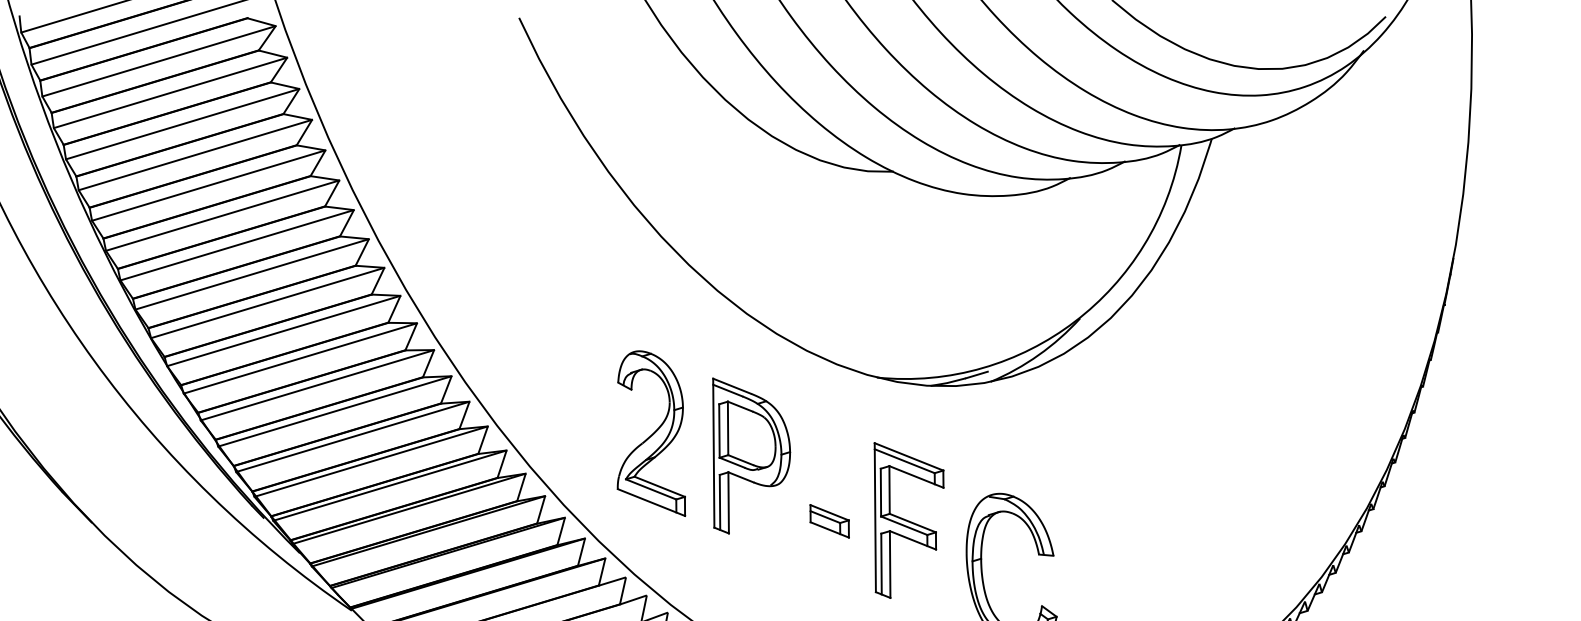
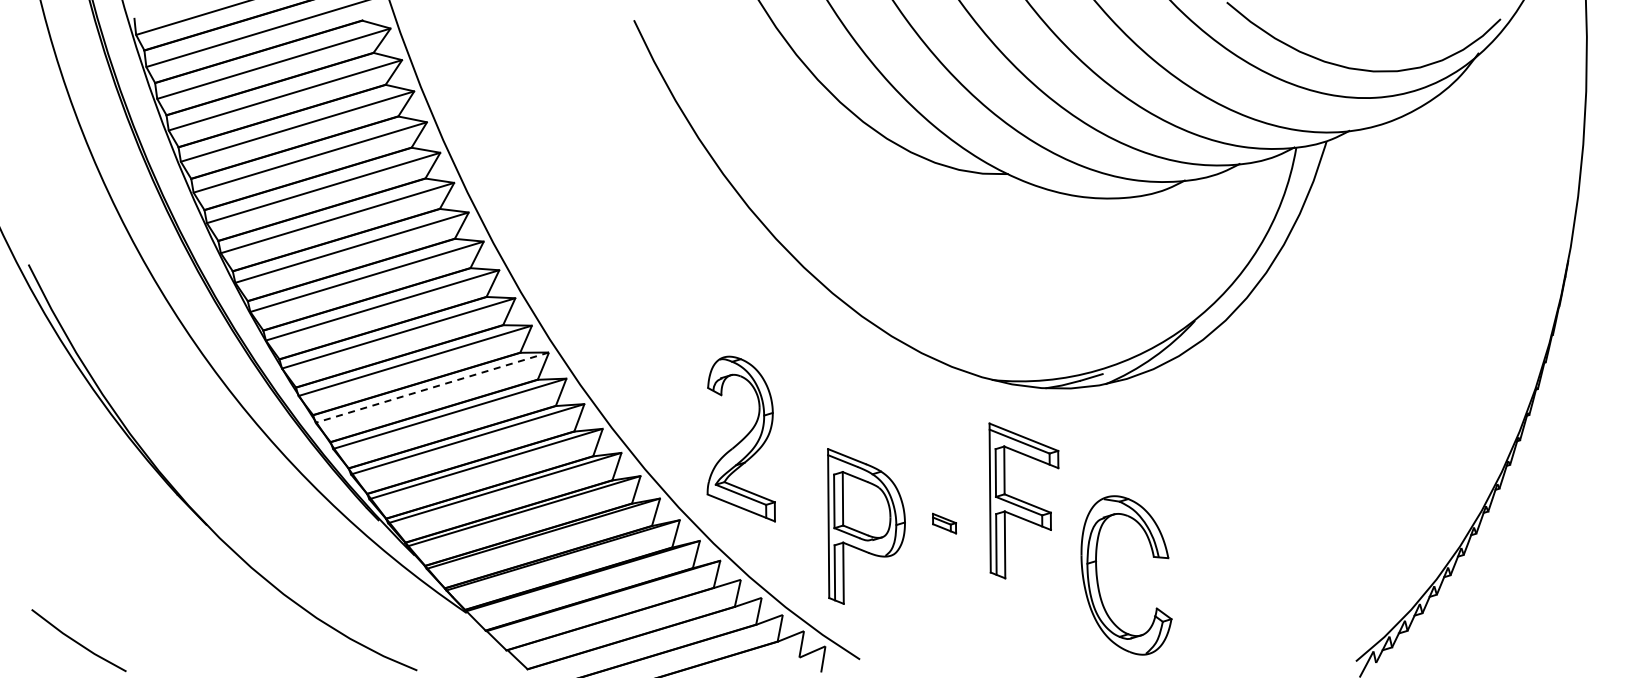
line: (317, 385) -> (432, 387), solid -> dashed
part: (650, 433) -> (740, 438), moved
part: (751, 456) -> (866, 526), moved
part: (908, 520) -> (1023, 500), moved
part: (829, 521) -> (944, 523), size x0.6

